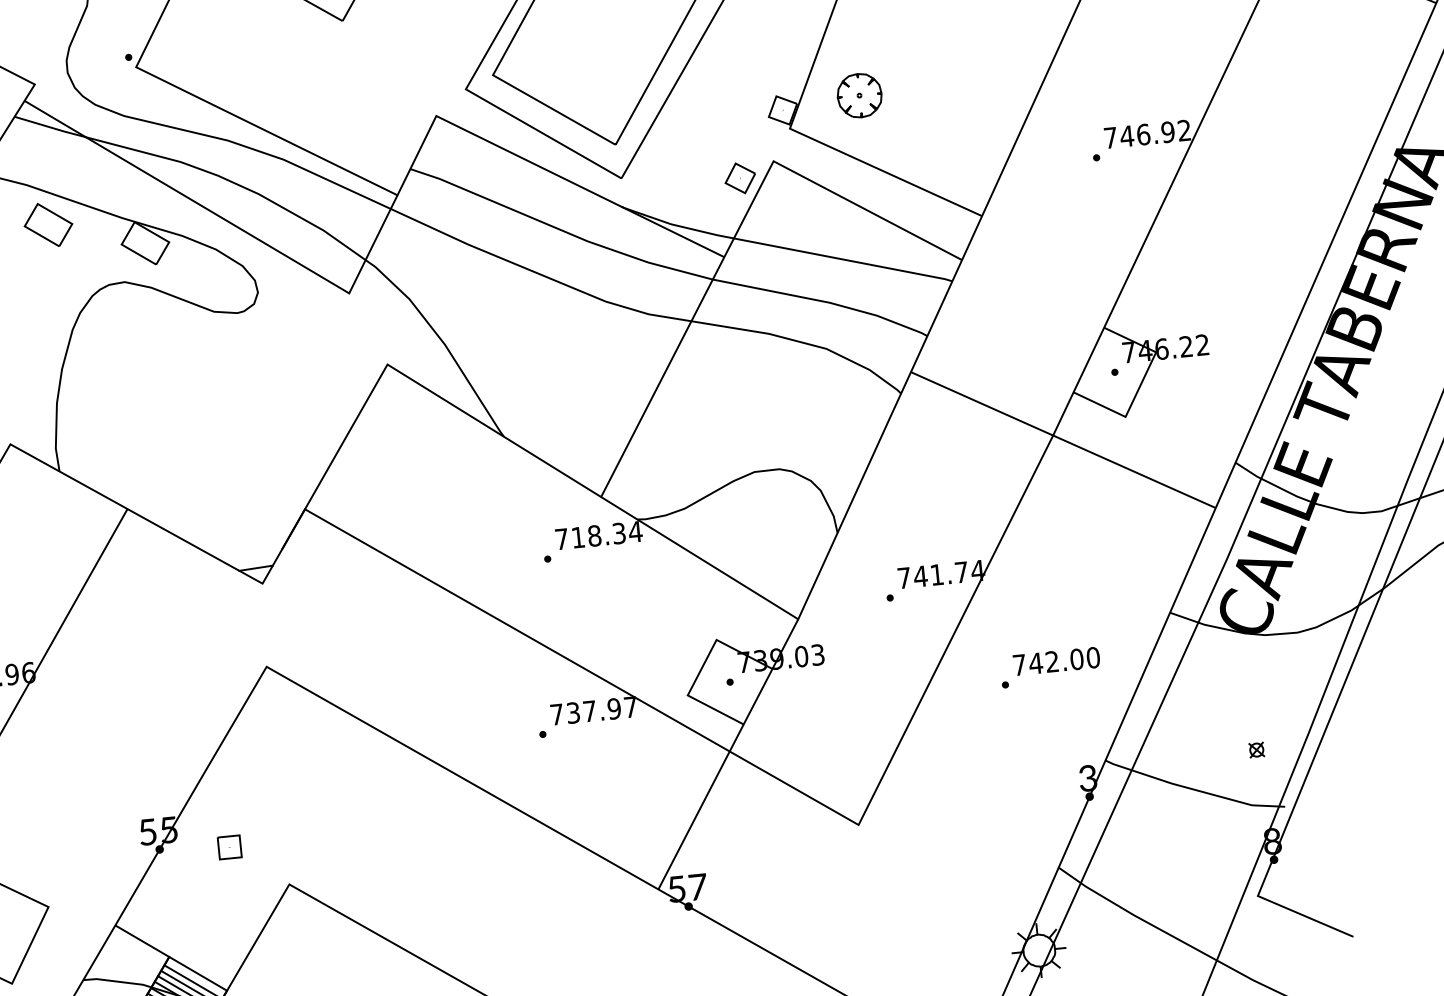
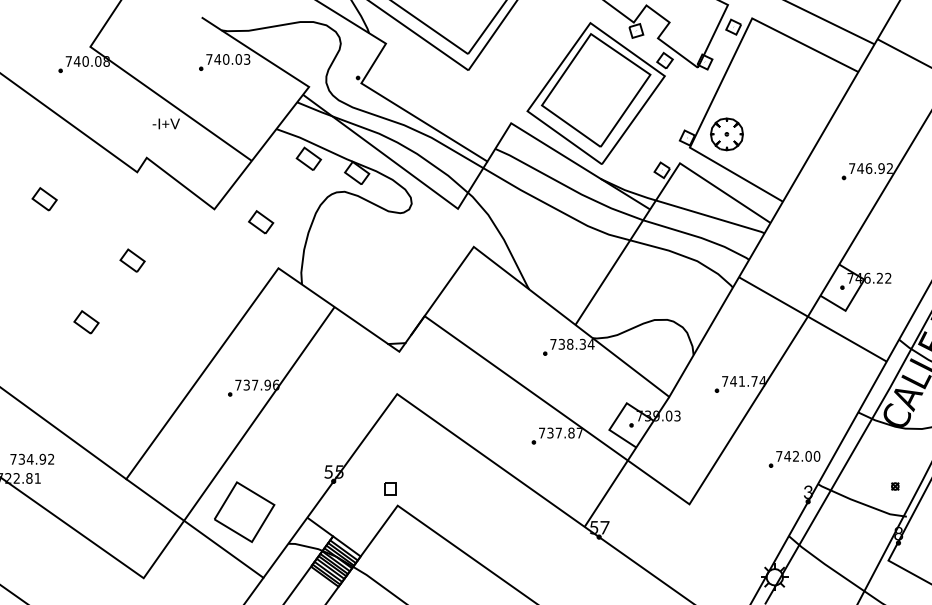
part: (858, 95) -> (726, 134), size x1.43
text: (577, 535) -> (561, 343), 718.34 -> 738.34
part: (1049, 668) -> (794, 459), moved
text: (614, 707) -> (571, 432), 737.97 -> 737.87
part: (229, 846) -> (390, 488), moved

